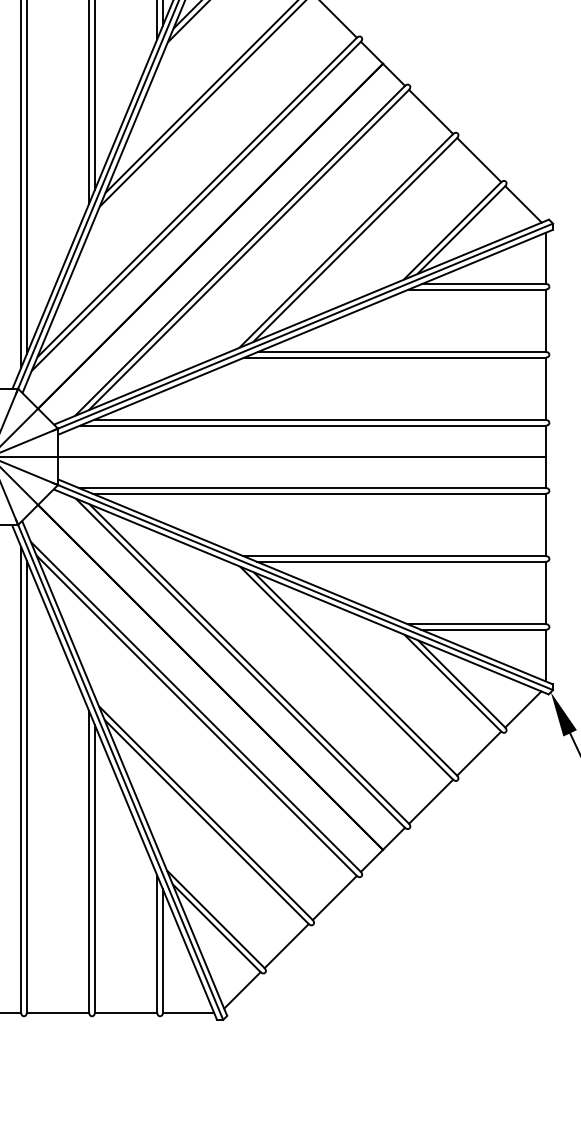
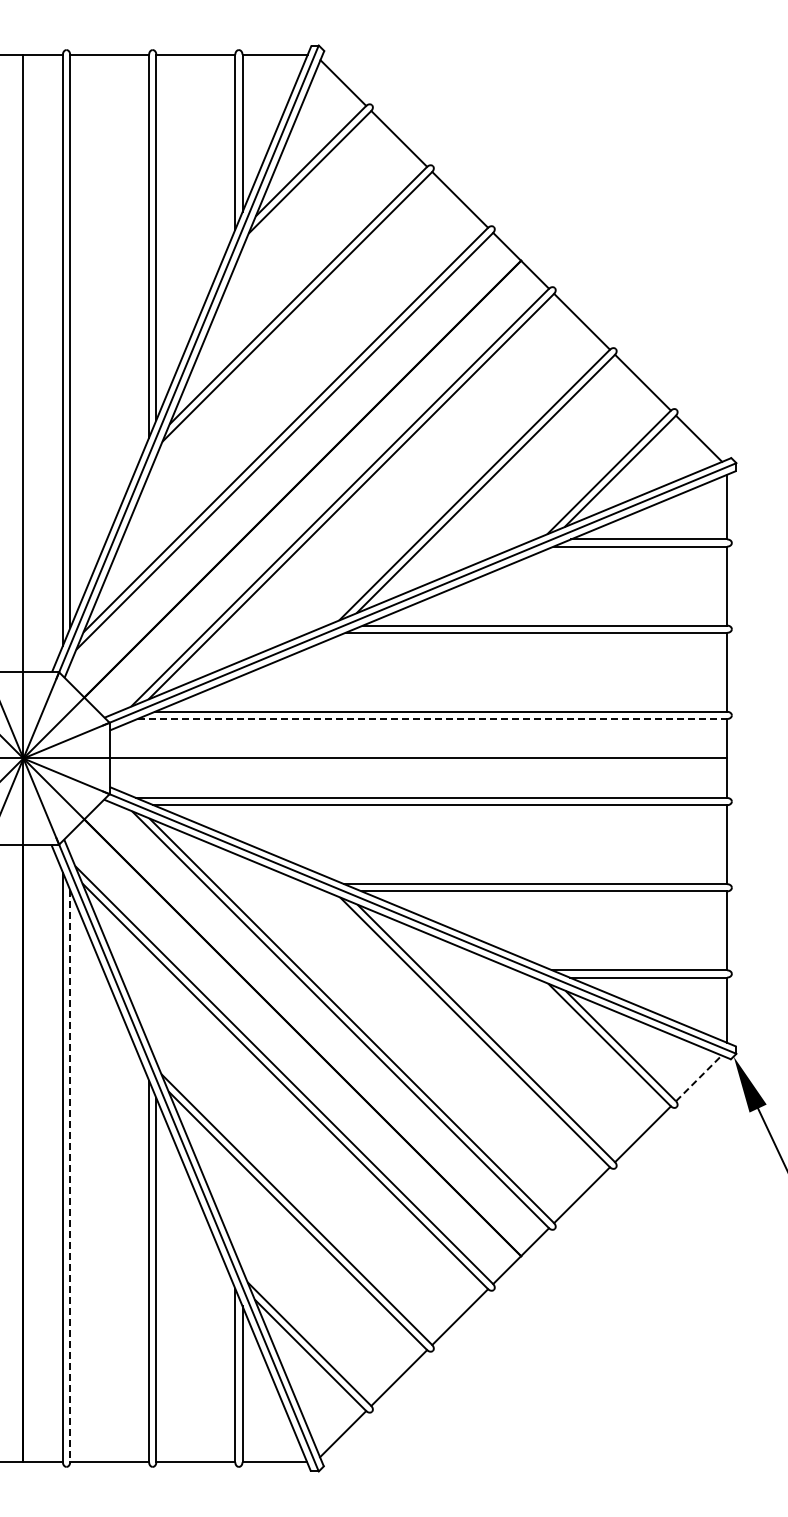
line: (312, 425) -> (432, 718), solid -> dashed
line: (523, 709) -> (699, 1078), solid -> dashed
line: (27, 786) -> (70, 1176), solid -> dashed

